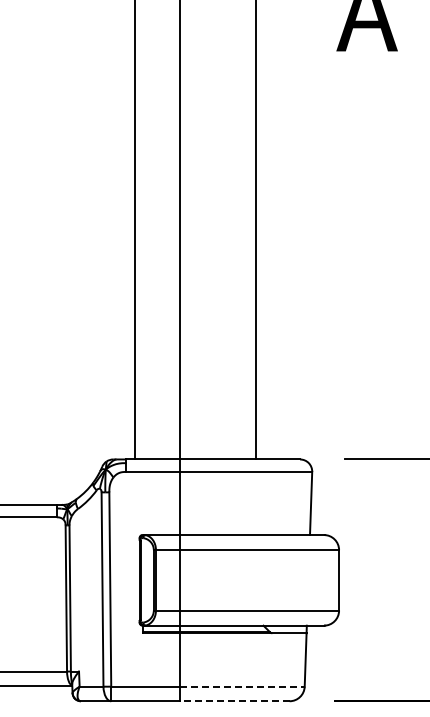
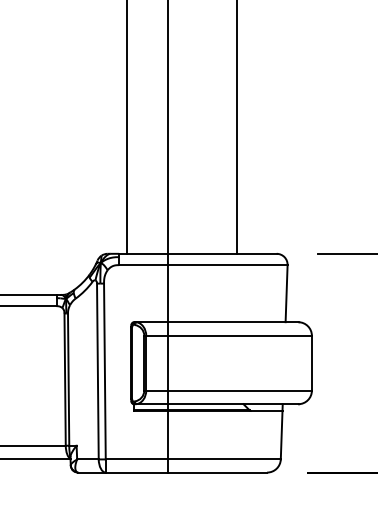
line: (243, 686) -> (225, 459), dashed -> solid
line: (235, 701) -> (218, 472), dashed -> solid

